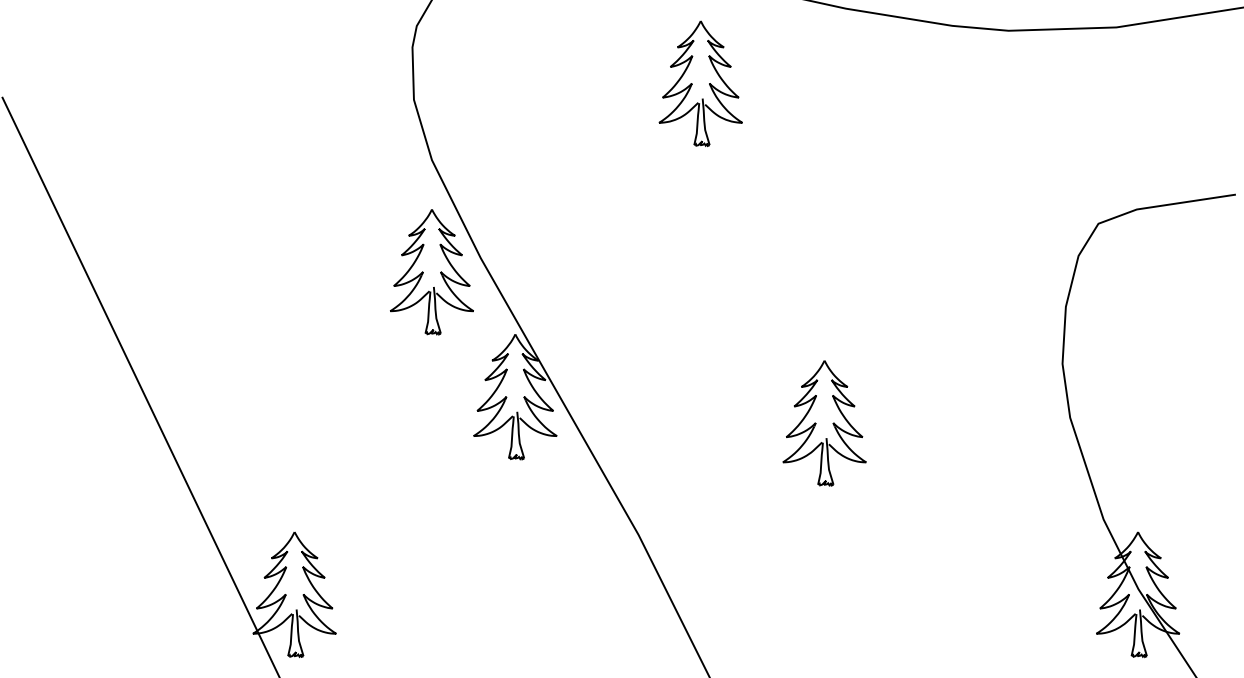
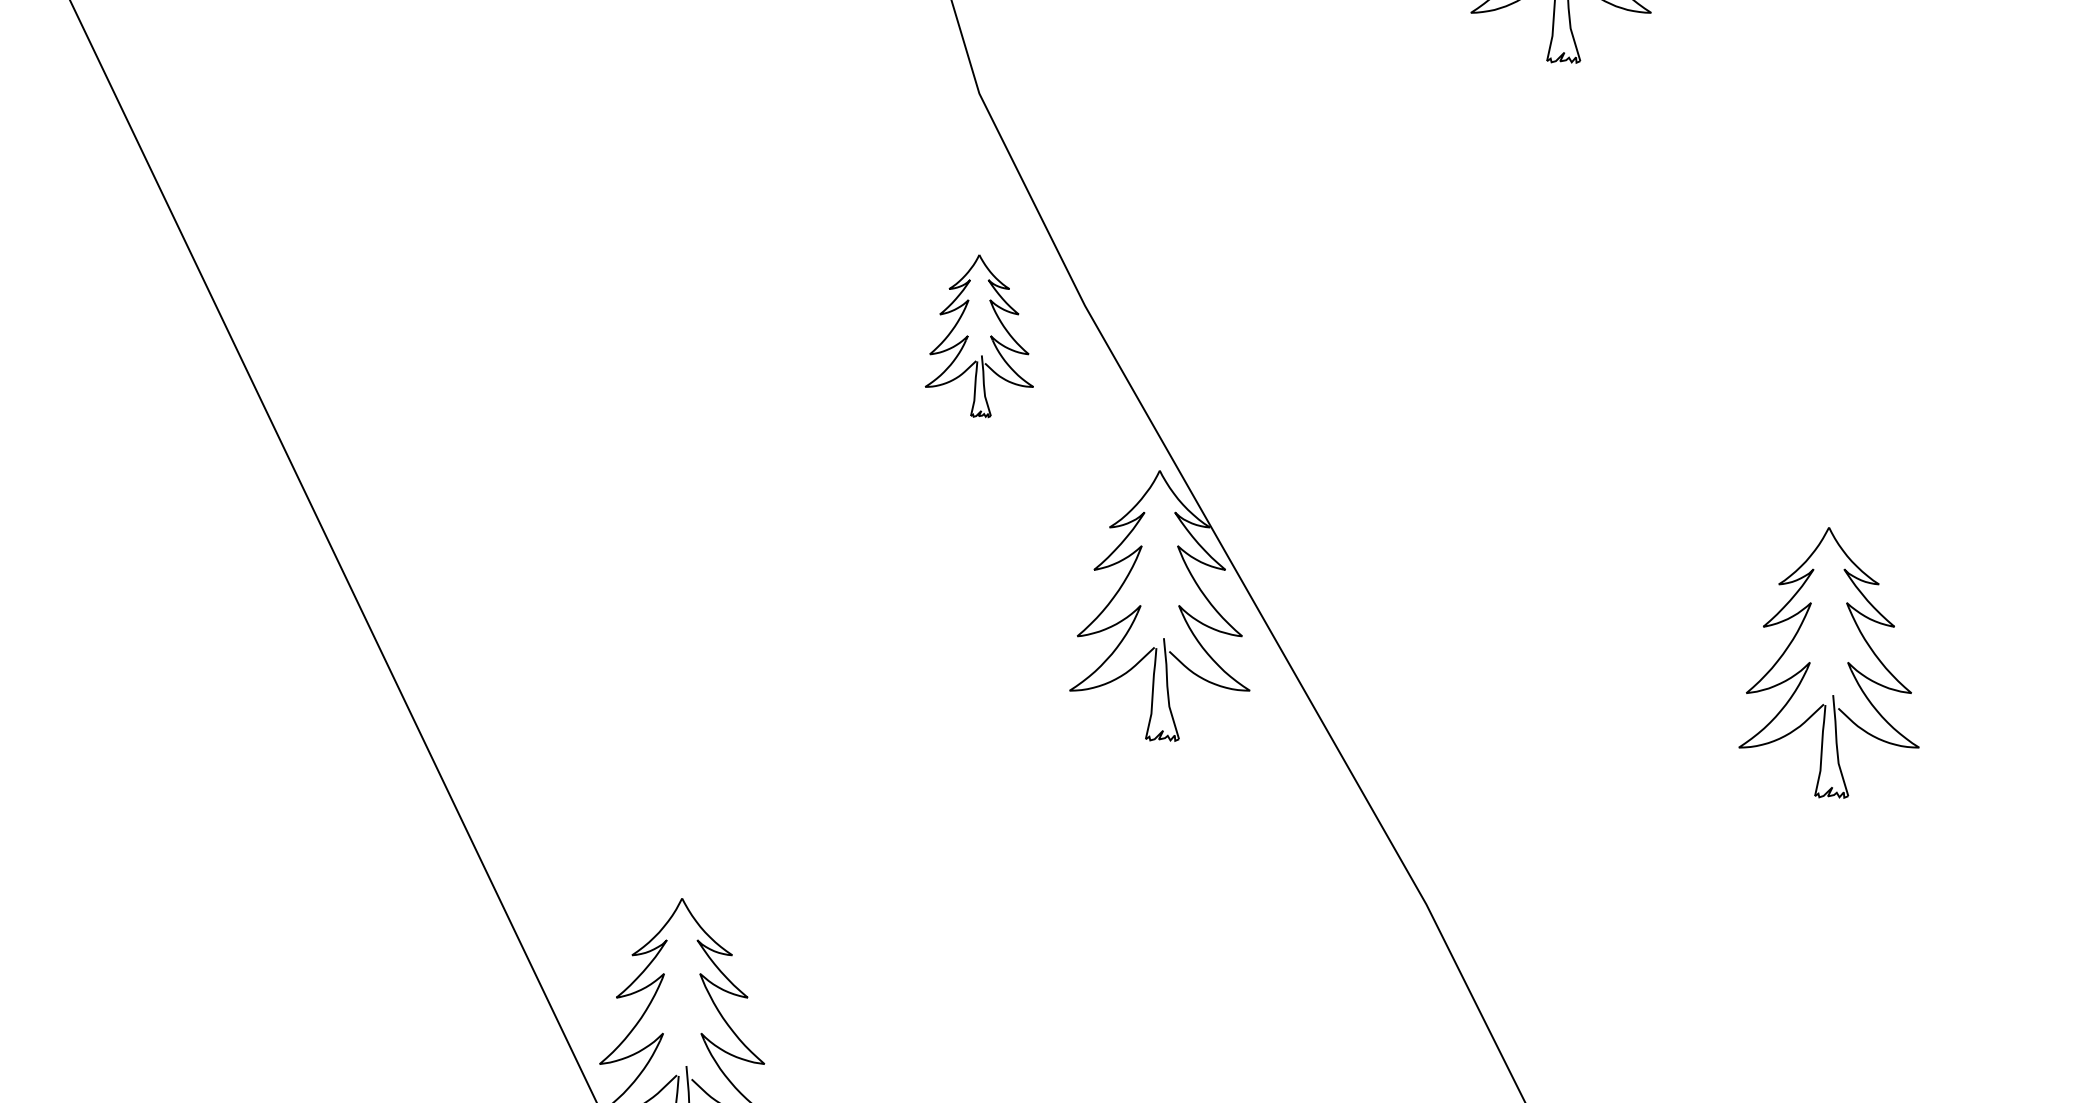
part: (431, 272) -> (978, 336), size x0.6

